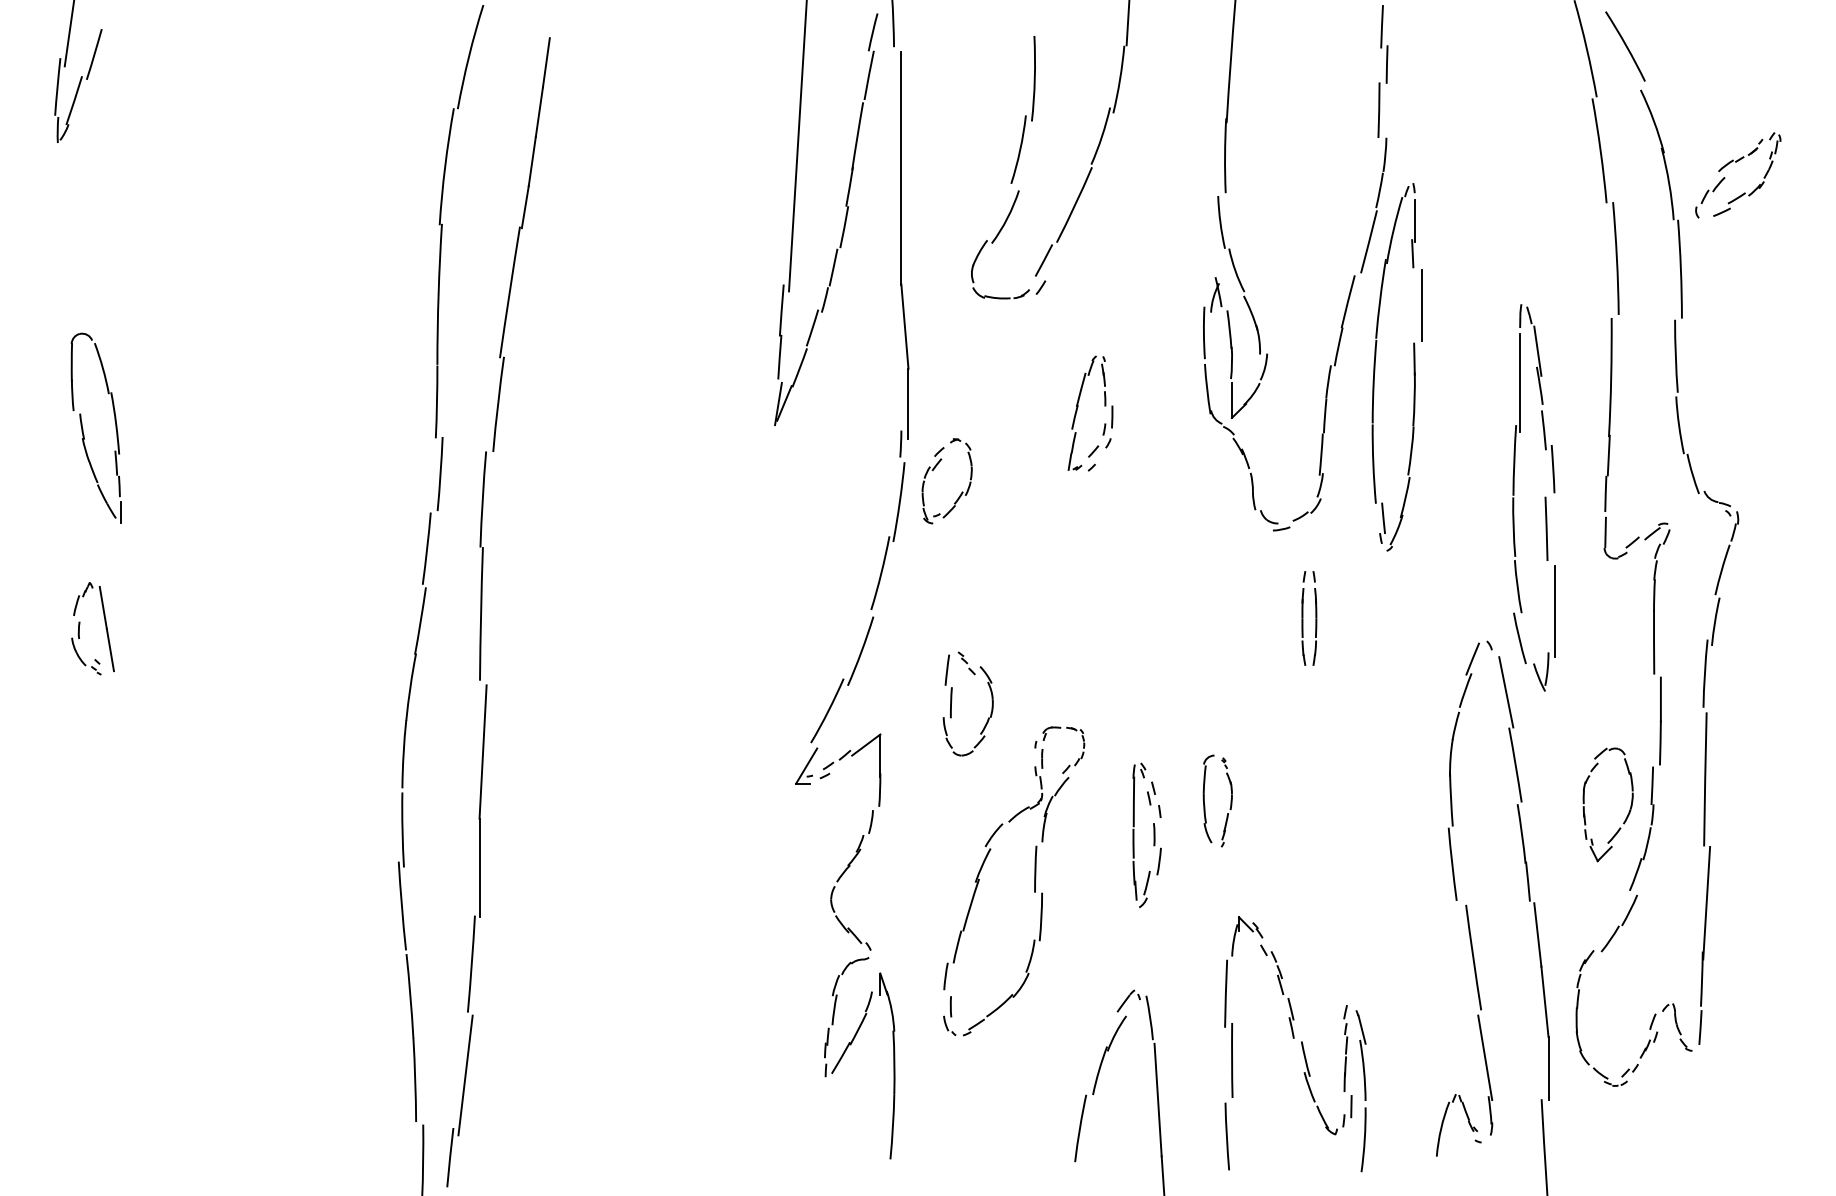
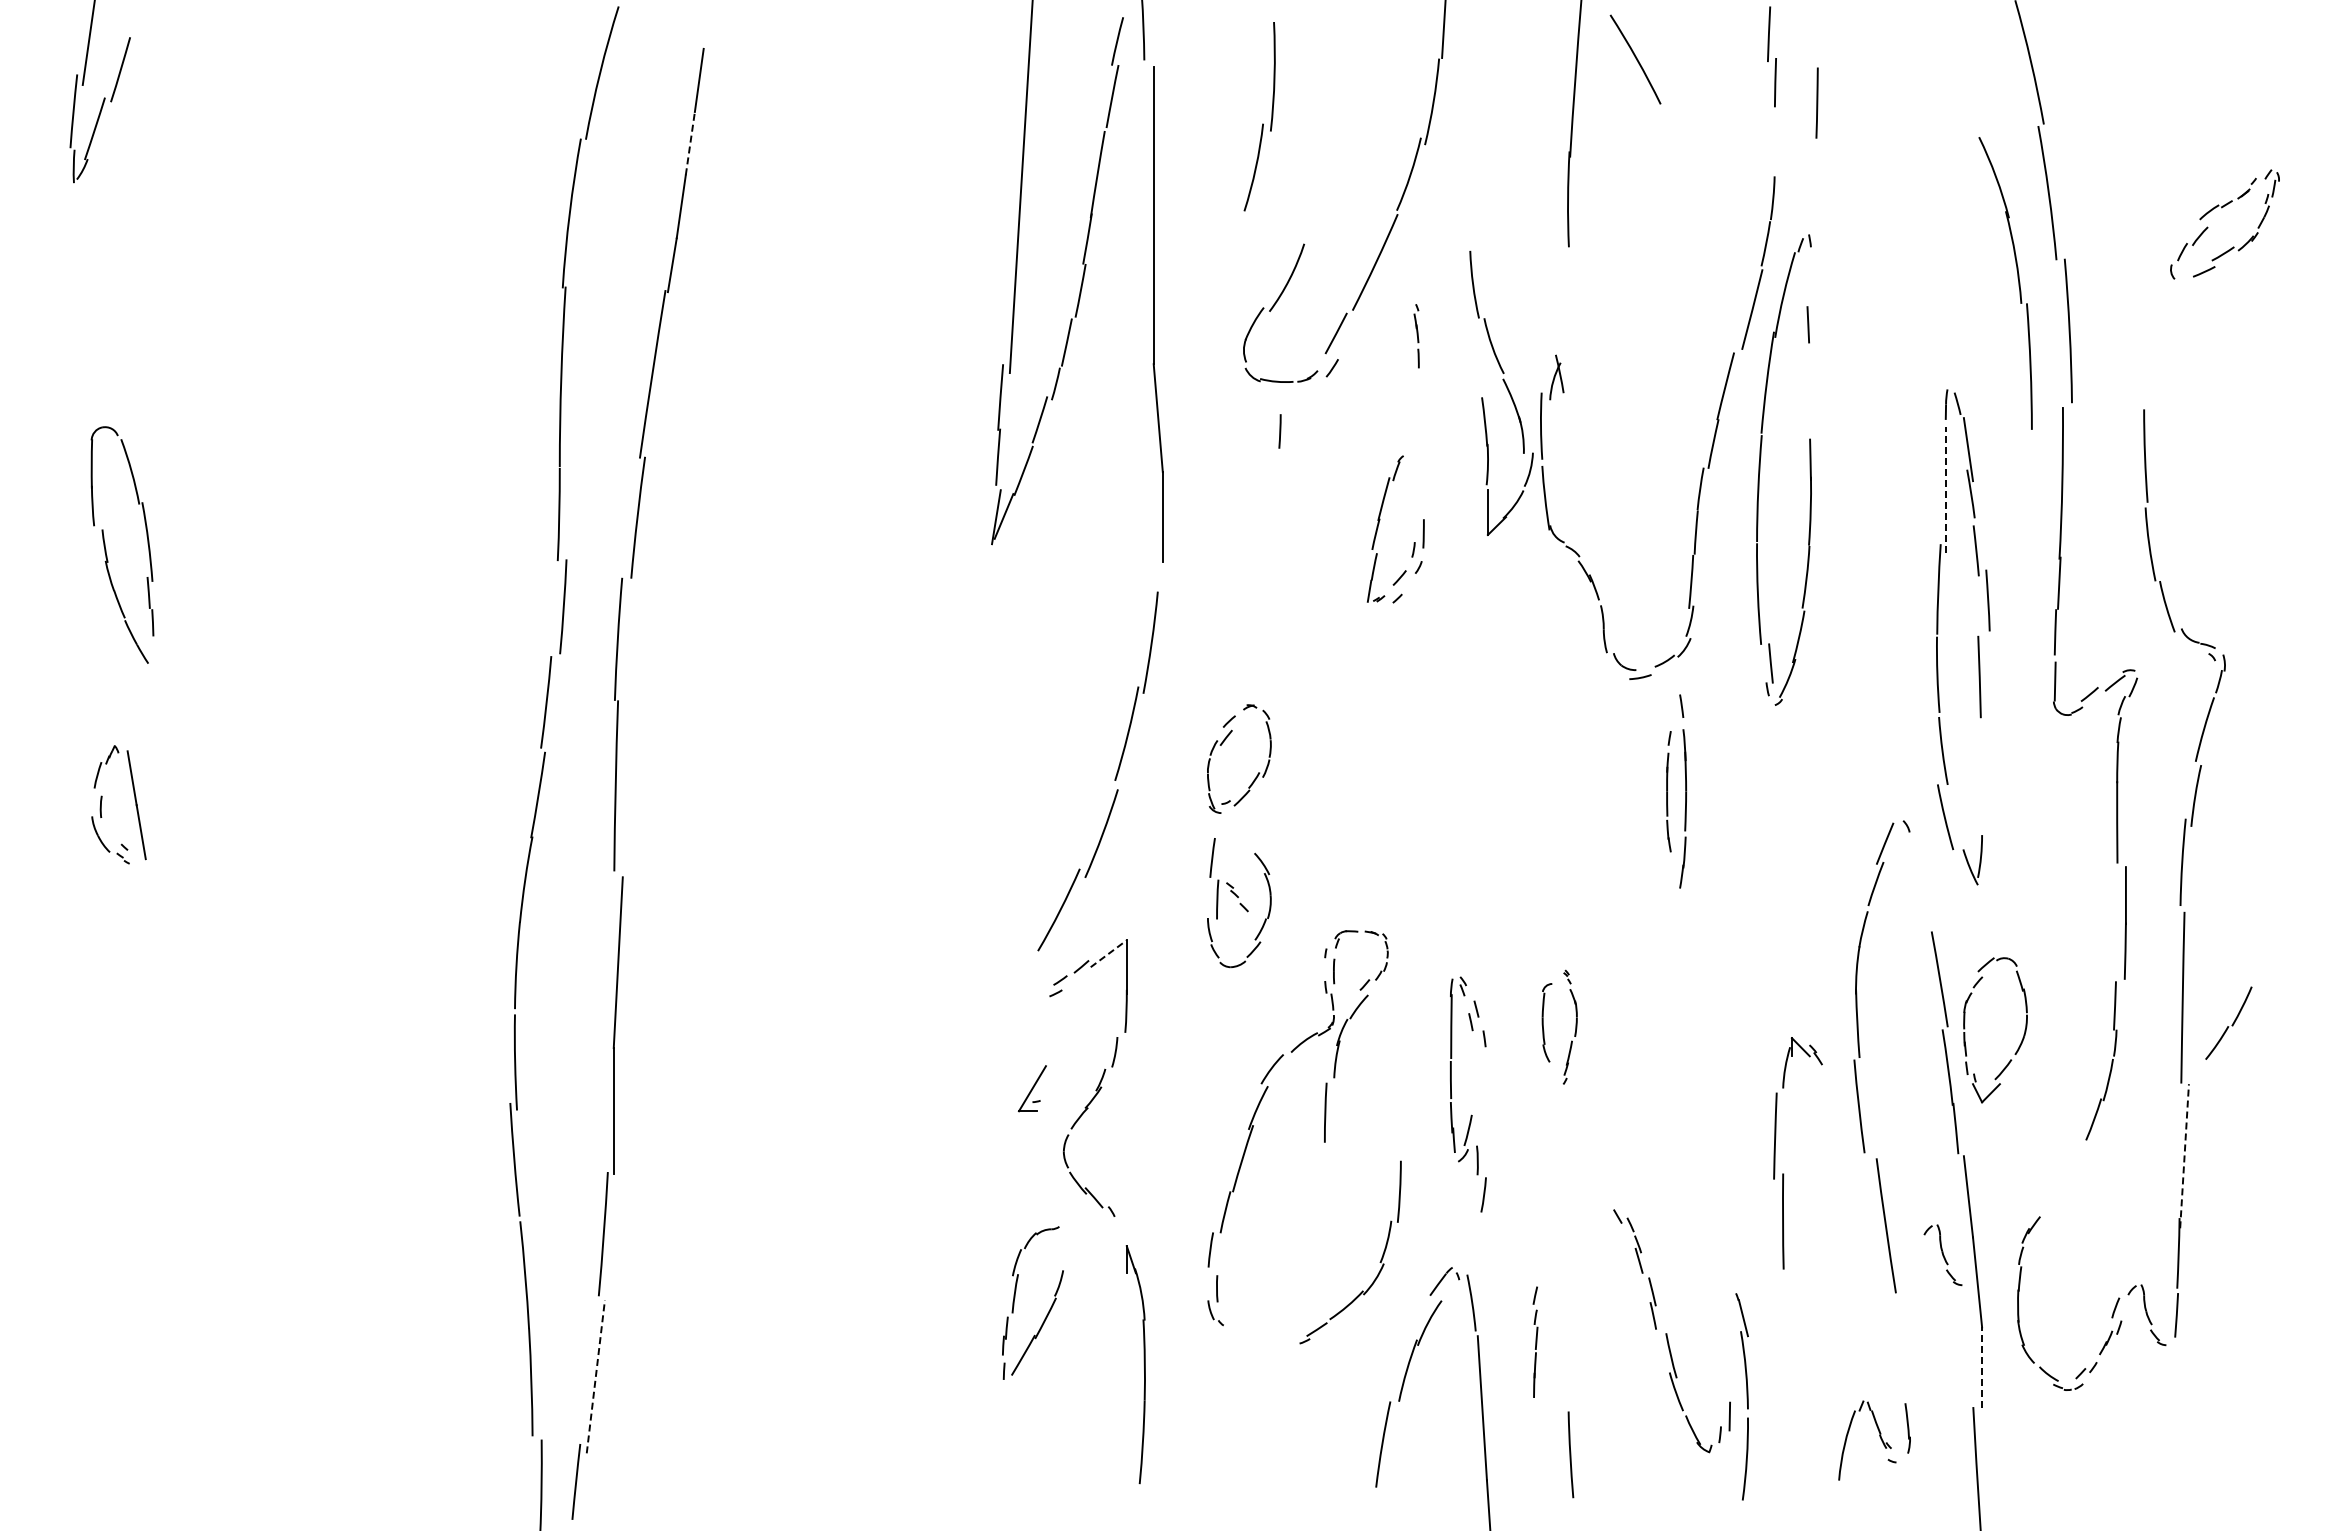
curve: (1625, 45) -> (1635, 58), moved
line: (1378, 109) -> (1816, 102), moved
line: (539, 112) -> (690, 143), solid -> dashed
part: (1025, 115) -> (1262, 123), moved
part: (1670, 200) -> (2017, 278), moved
line: (1414, 221) -> (1810, 283), removed
part: (1247, 305) -> (1507, 390), moved
line: (1422, 305) -> (1820, 391), removed
part: (1103, 381) -> (1416, 336), moved
line: (1520, 383) -> (1946, 490), solid -> dashed
line: (900, 444) -> (1279, 431), moved
part: (934, 469) -> (1223, 743), moved
line: (120, 512) -> (154, 656), removed
line: (1555, 611) -> (1990, 782), removed
part: (1314, 618) -> (1682, 791), size x1.6
part: (966, 663) -> (1237, 897), moved
line: (1506, 692) -> (1928, 886), removed
line: (866, 744) -> (1108, 953), solid -> dashed
part: (805, 765) -> (1031, 1088), moved
part: (1208, 798) -> (1546, 1022), size x0.7
part: (1627, 814) -> (2020, 1042), moved
part: (1157, 848) -> (1481, 1178), moved
line: (1706, 902) -> (2184, 1155), solid -> dashed
part: (1619, 922) -> (2228, 1022), moved
part: (1025, 972) -> (1379, 1262), moved
part: (1517, 980) -> (1942, 1255), added
part: (1226, 1007) -> (1775, 1153), moved
part: (834, 1013) -> (1015, 1298), moved
part: (1345, 1047) -> (1535, 1341), moved
line: (1485, 1058) -> (1901, 1354), removed
line: (1548, 1068) -> (1982, 1367), solid -> dashed
line: (465, 1075) -> (595, 1376), solid -> dashed

